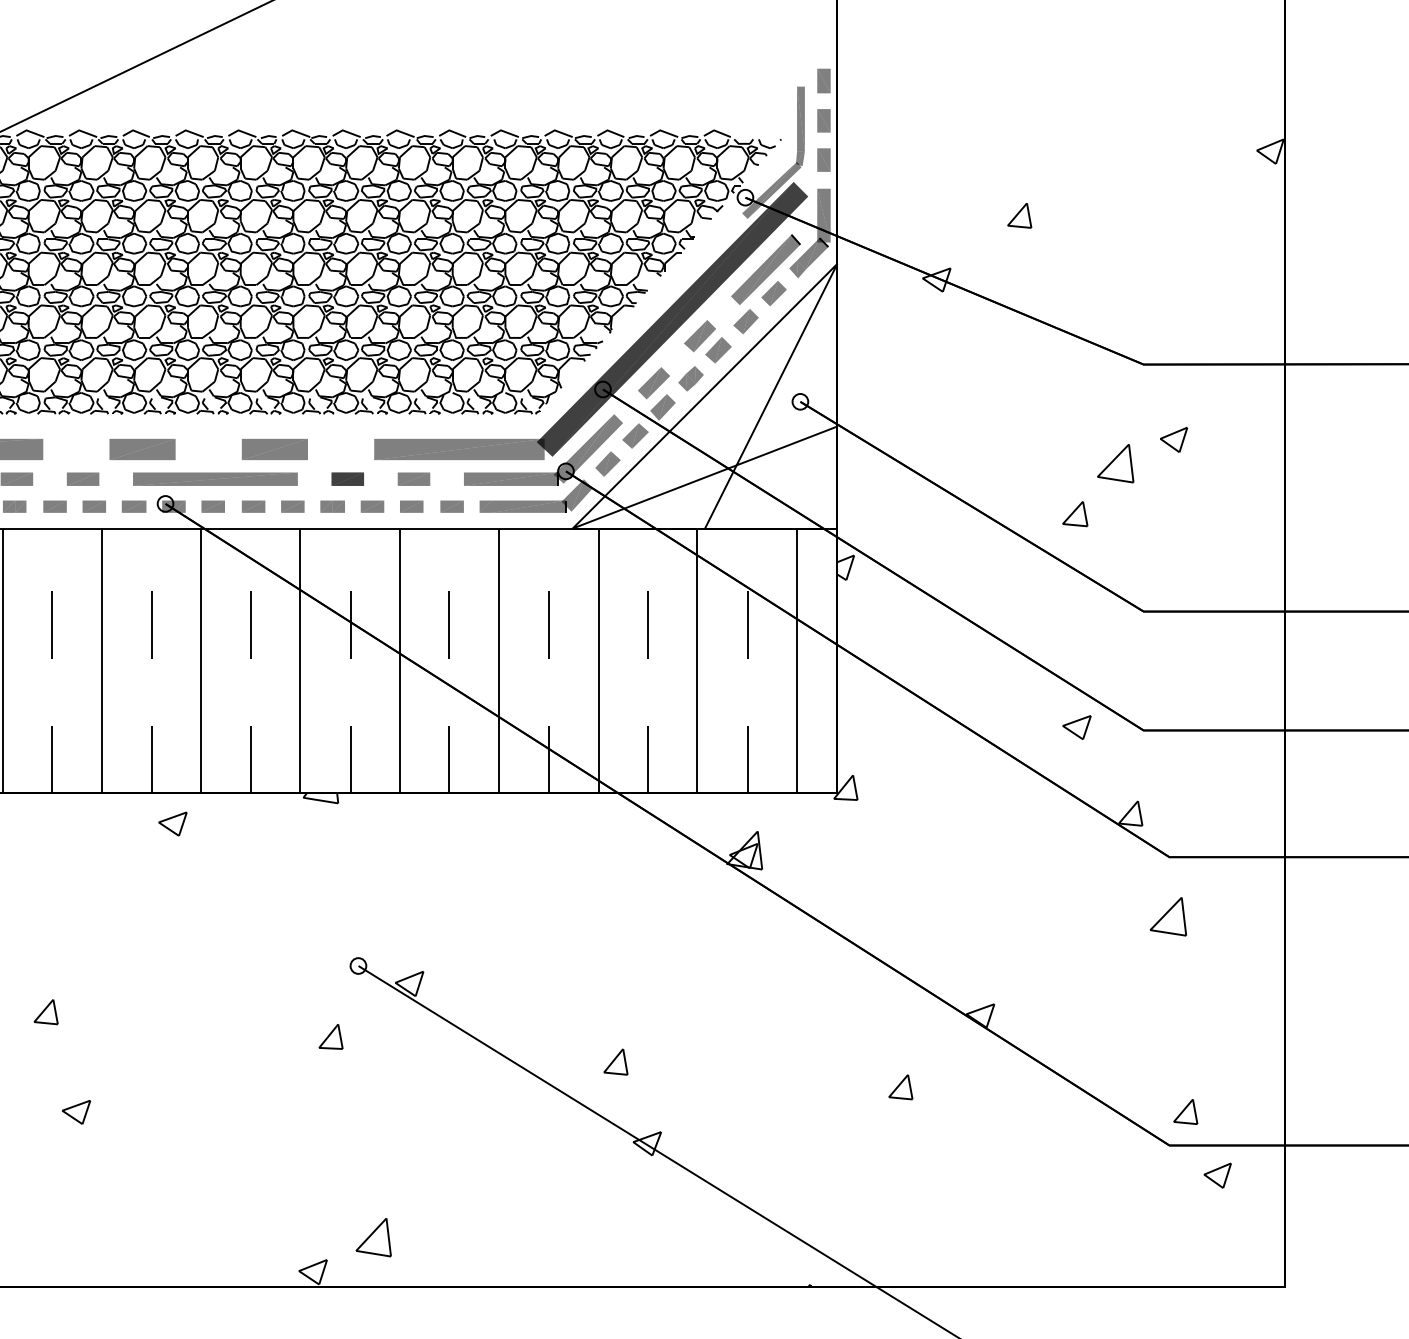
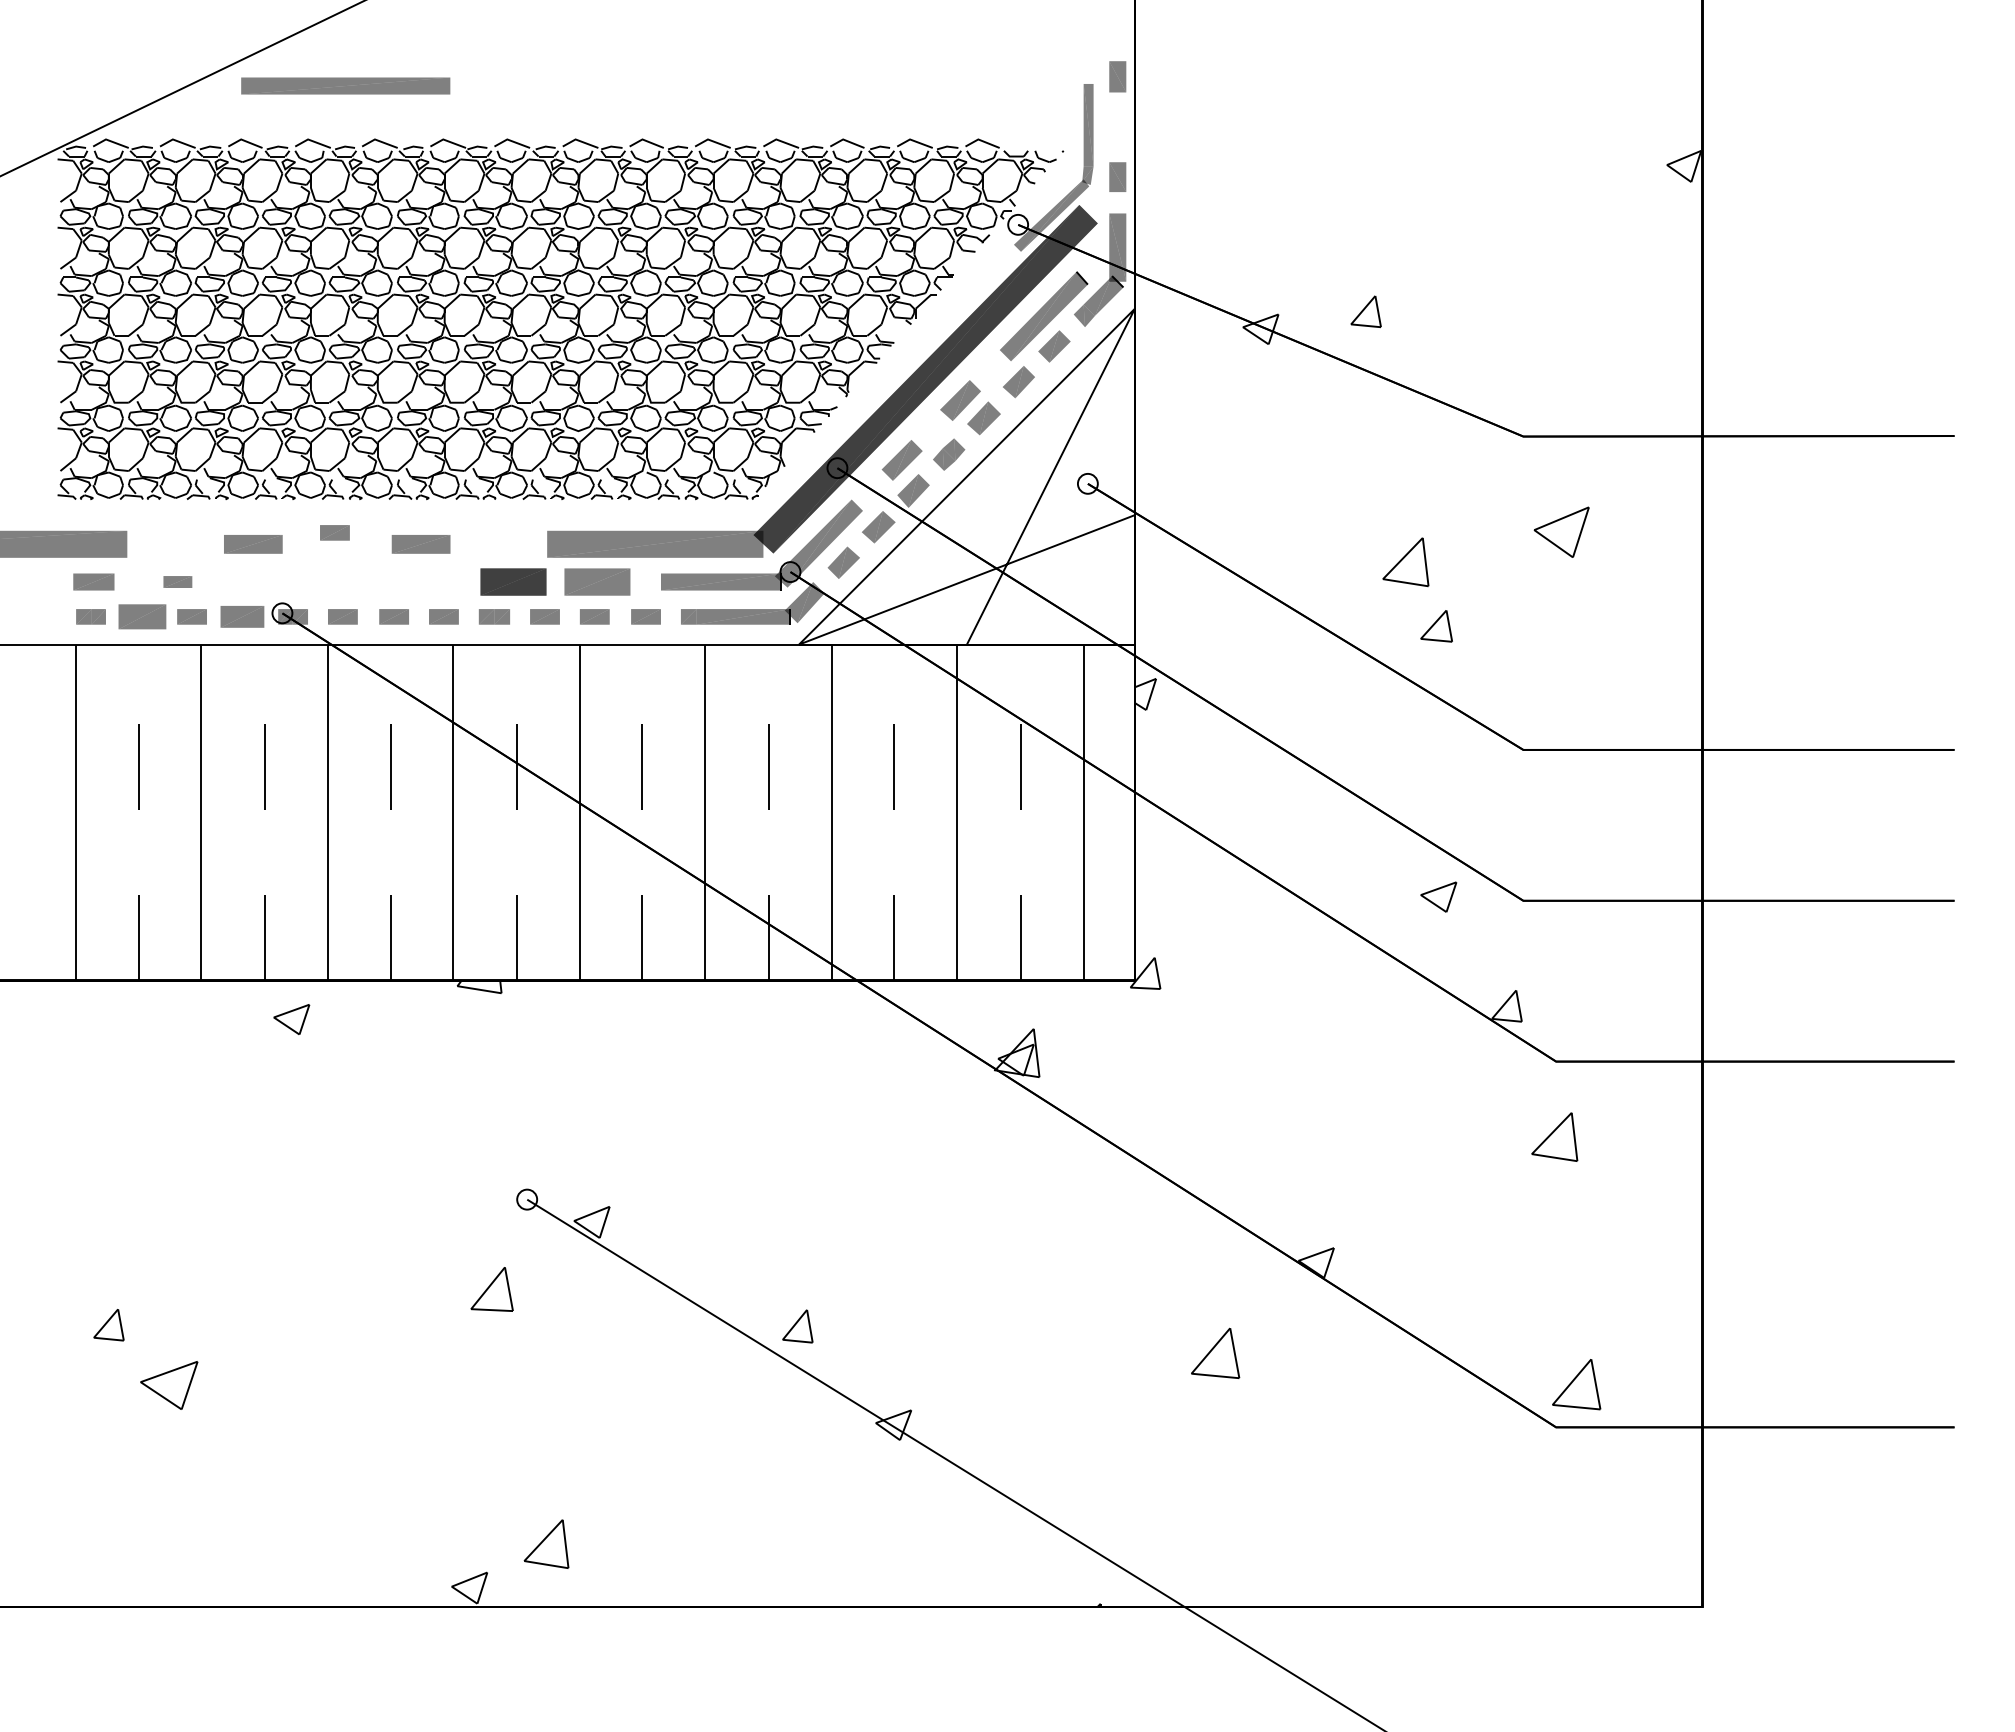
part: (823, 120) -> (1117, 127), removed
part: (1019, 215) -> (1365, 311), moved
part: (1173, 439) -> (1561, 531), size x1.6
part: (206, 440) -> (334, 532), added
part: (142, 449) -> (253, 544), size x0.7
part: (274, 449) -> (420, 544), size x0.7
part: (1115, 463) -> (1405, 562), moved
part: (82, 478) -> (177, 581), size x0.7
part: (215, 478) -> (345, 85), moved
part: (347, 478) -> (513, 581), size x1.6
part: (413, 478) -> (597, 581), size x1.6
part: (54, 506) -> (141, 616), size x1.6
part: (134, 506) -> (242, 616), size x1.4
part: (45, 1012) -> (108, 1325), moved
part: (331, 1036) -> (492, 1289), size x1.4
part: (615, 1062) -> (797, 1326), moved
part: (900, 1087) -> (1214, 1353), size x1.6
part: (76, 1111) -> (169, 1384), size x1.6
part: (1185, 1111) -> (1576, 1384), size x1.6
part: (1217, 1175) -> (1617, 1465), removed

